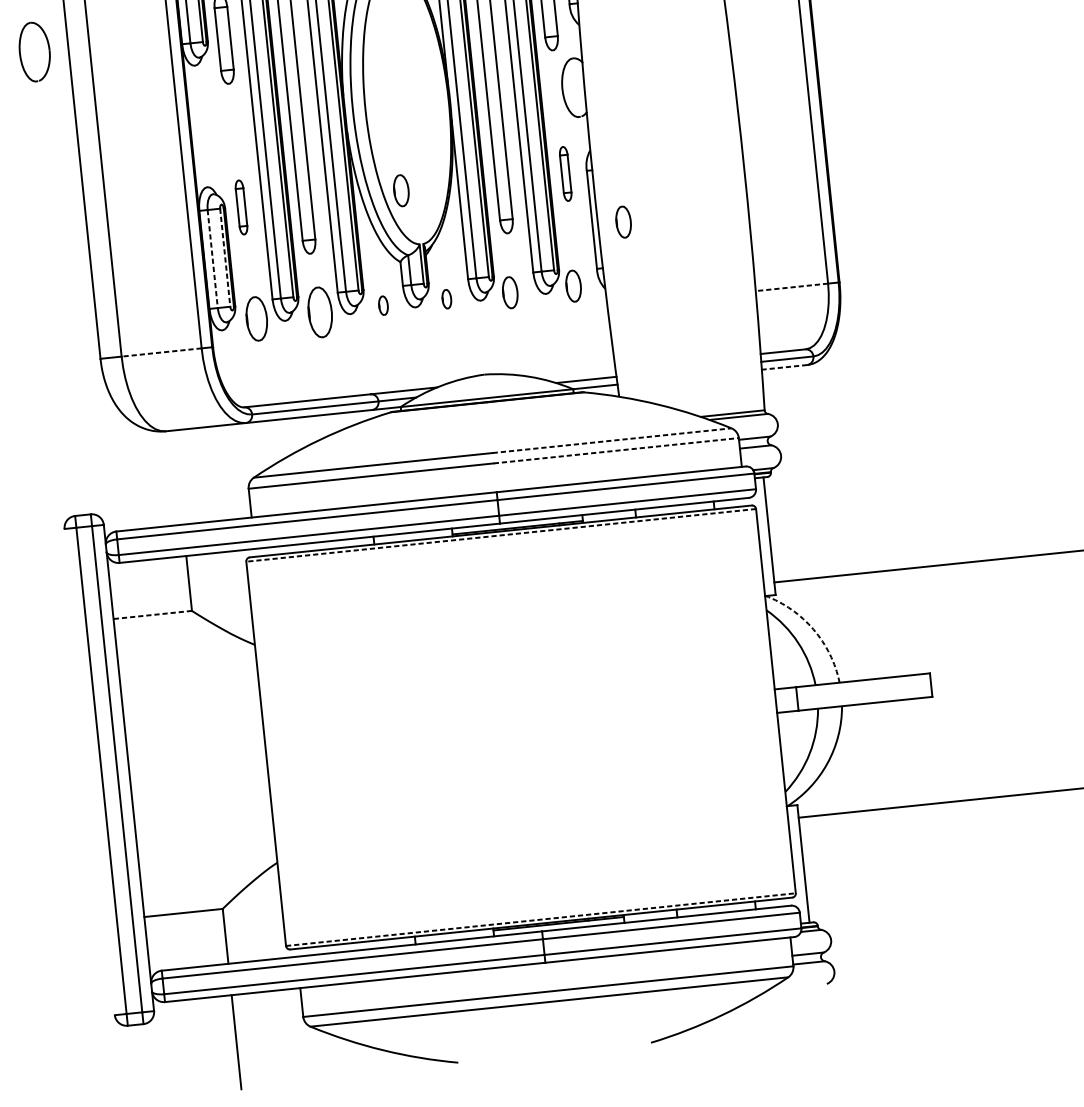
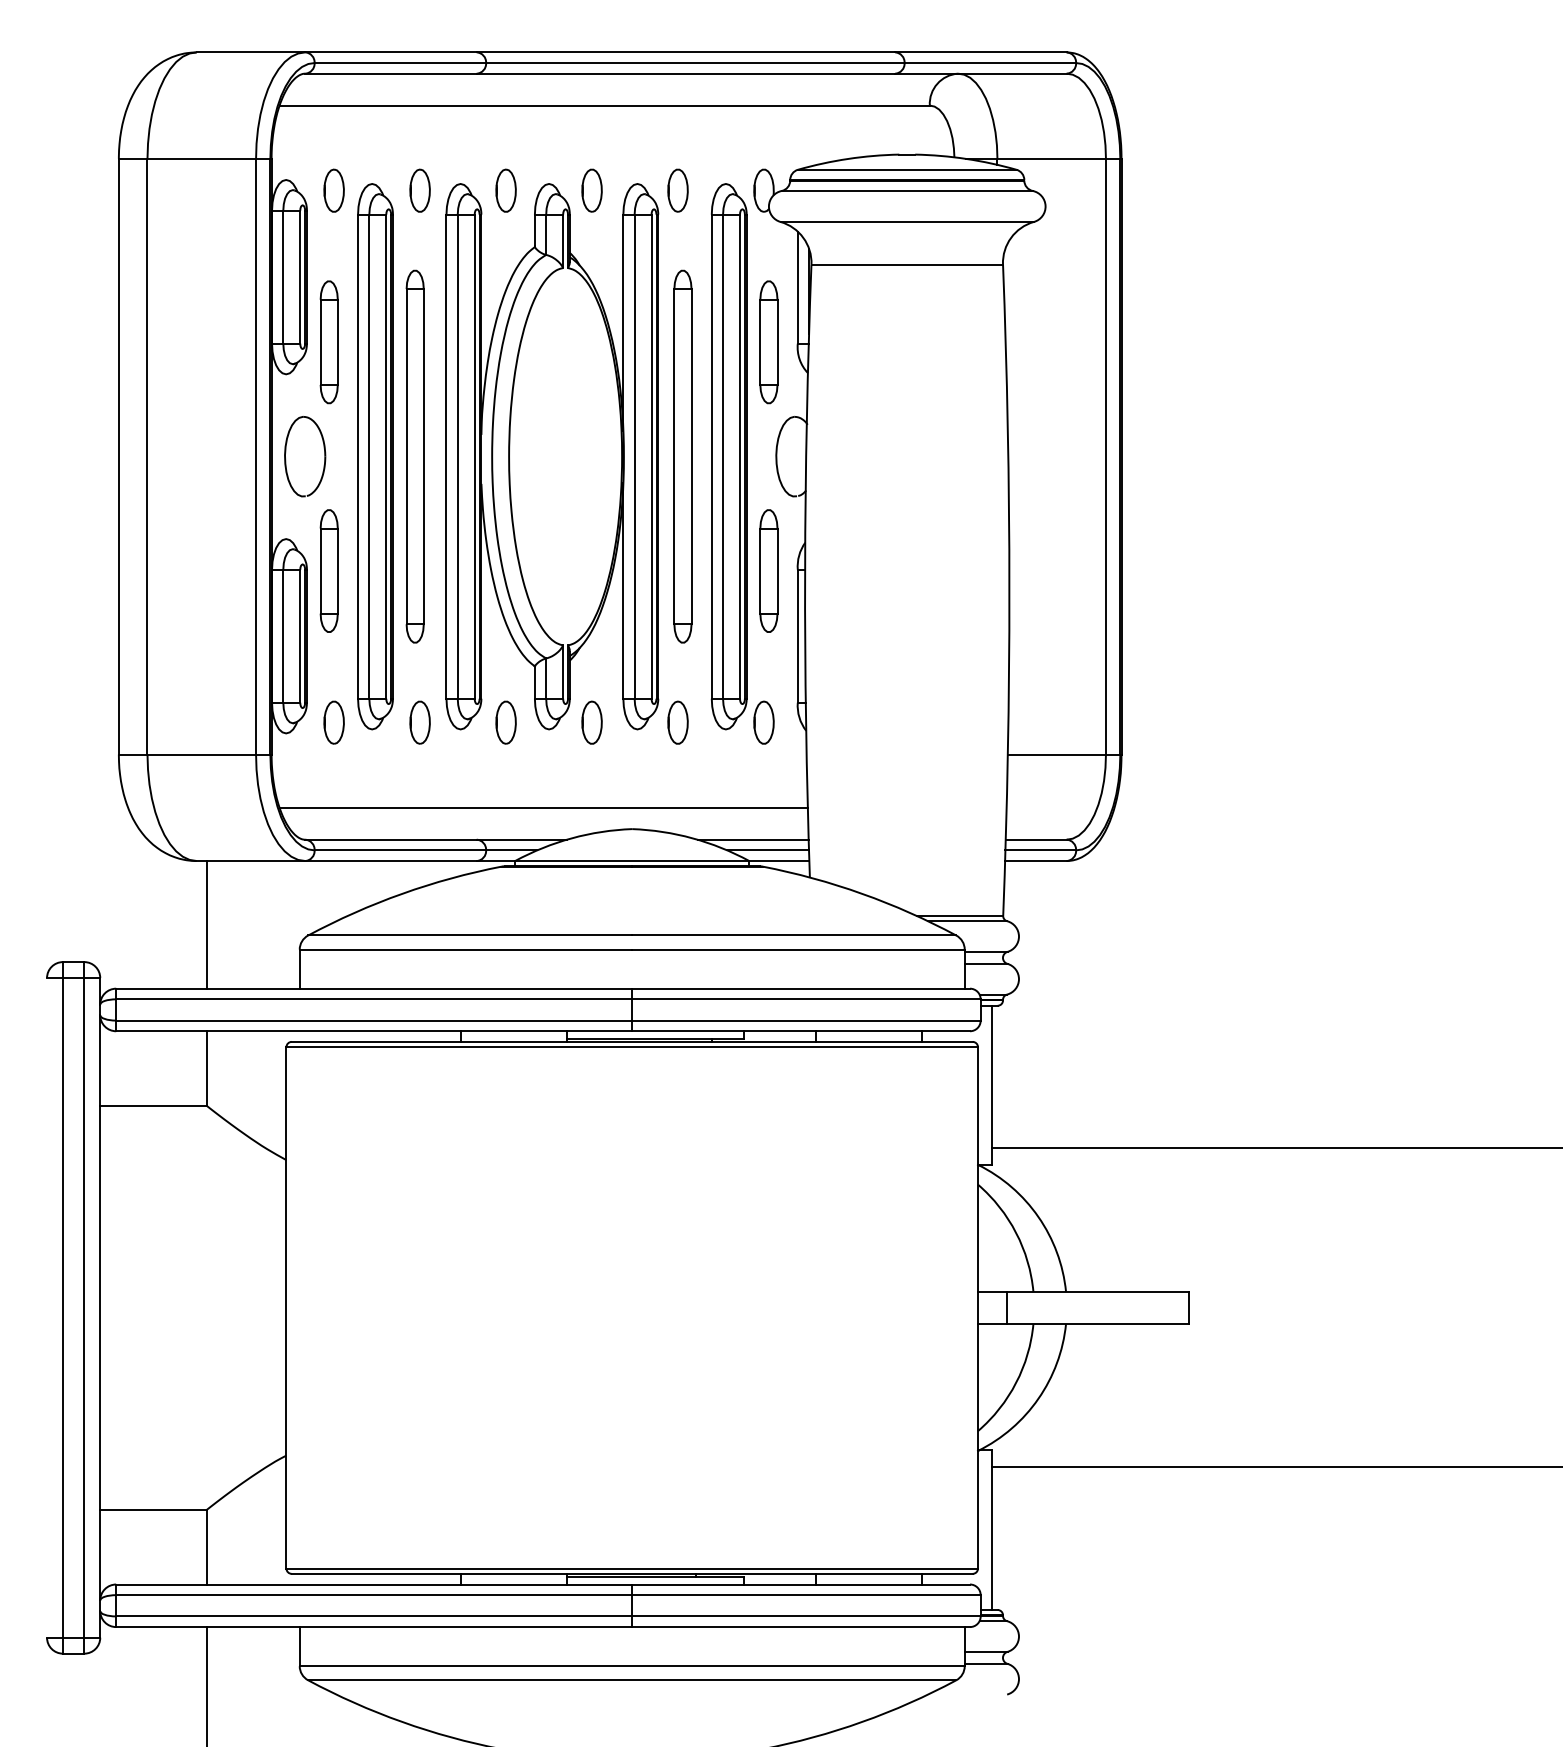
part: (35, 51) -> (305, 456), moved
part: (565, 173) -> (768, 570), size x1.67
part: (400, 190) -> (545, 570), removed
part: (241, 207) -> (328, 570), size x1.67
part: (623, 222) -> (839, 643), removed
line: (225, 257) -> (300, 636), dashed -> solid
line: (212, 259) -> (283, 636), dashed -> solid
line: (791, 287) -> (1056, 754), dashed -> solid
part: (446, 299) -> (591, 722), size x1.67
part: (383, 305) -> (505, 722), size x1.67
part: (319, 312) -> (419, 722), size x0.62
part: (256, 318) -> (333, 722), size x0.71
line: (161, 352) -> (201, 754), dashed -> solid
line: (417, 365) -> (543, 807), added
line: (784, 367) -> (1035, 861), dashed -> solid
line: (574, 373) -> (752, 839), added
line: (612, 440) -> (794, 935), dashed -> solid
line: (616, 450) -> (798, 949), dashed -> solid
line: (178, 477) -> (206, 924), added
line: (501, 535) -> (632, 1047), dashed -> solid
line: (152, 614) -> (152, 1105), dashed -> solid
arc: (813, 629) -> (1038, 1217), dashed -> solid
line: (541, 919) -> (632, 1568), dashed -> solid

